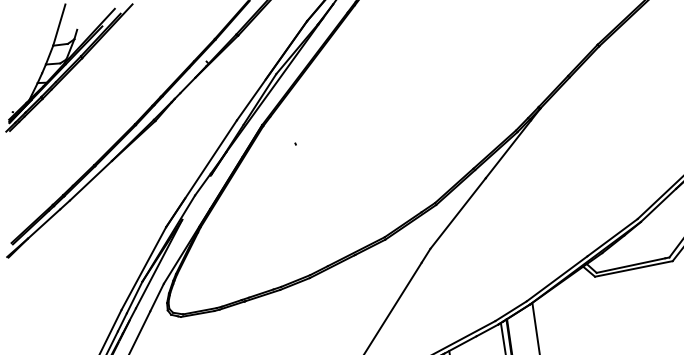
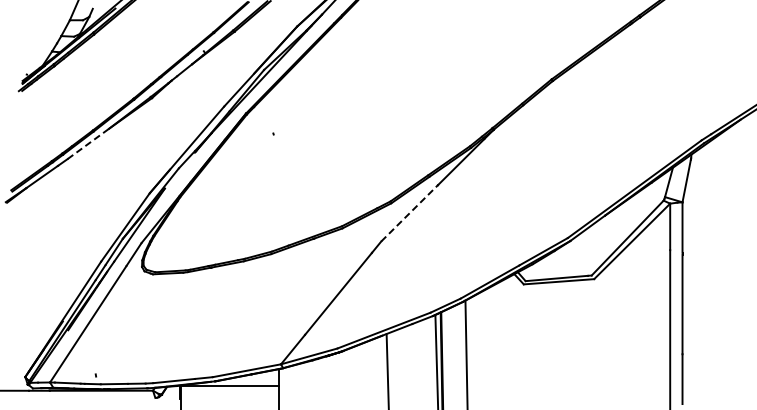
line: (91, 180) -> (88, 143), solid -> dashed
line: (458, 213) -> (409, 213), solid -> dashed

